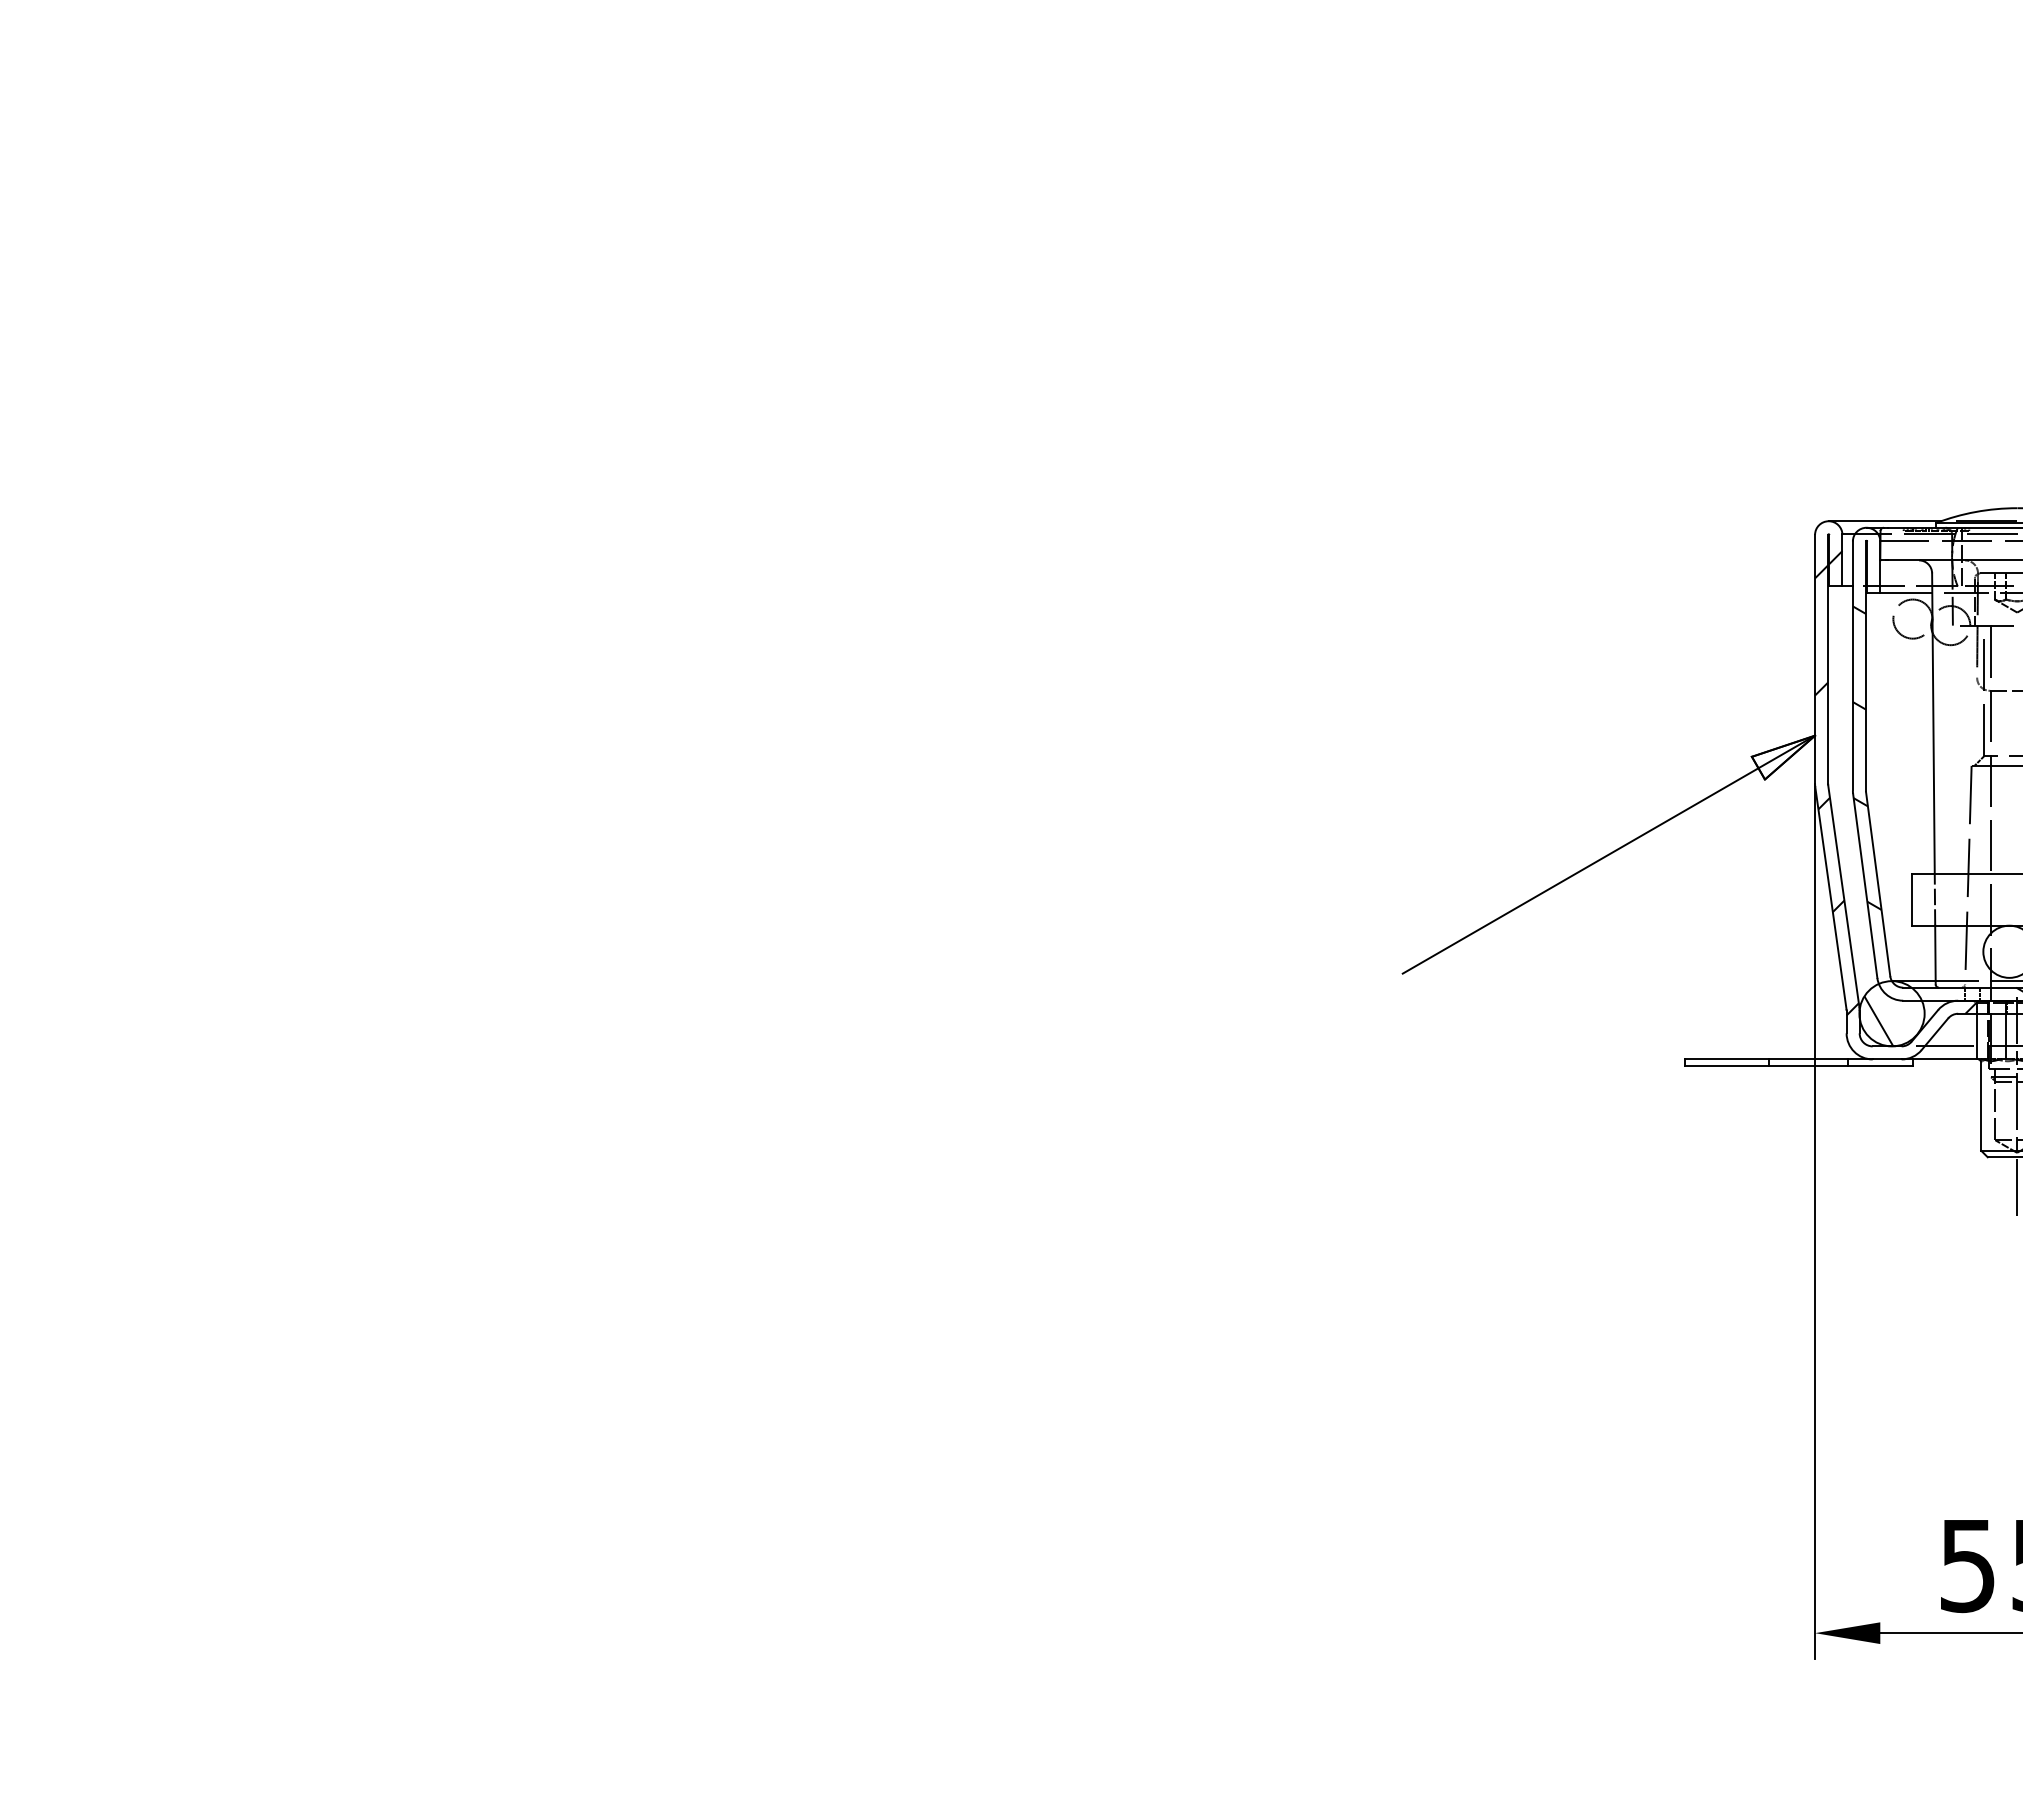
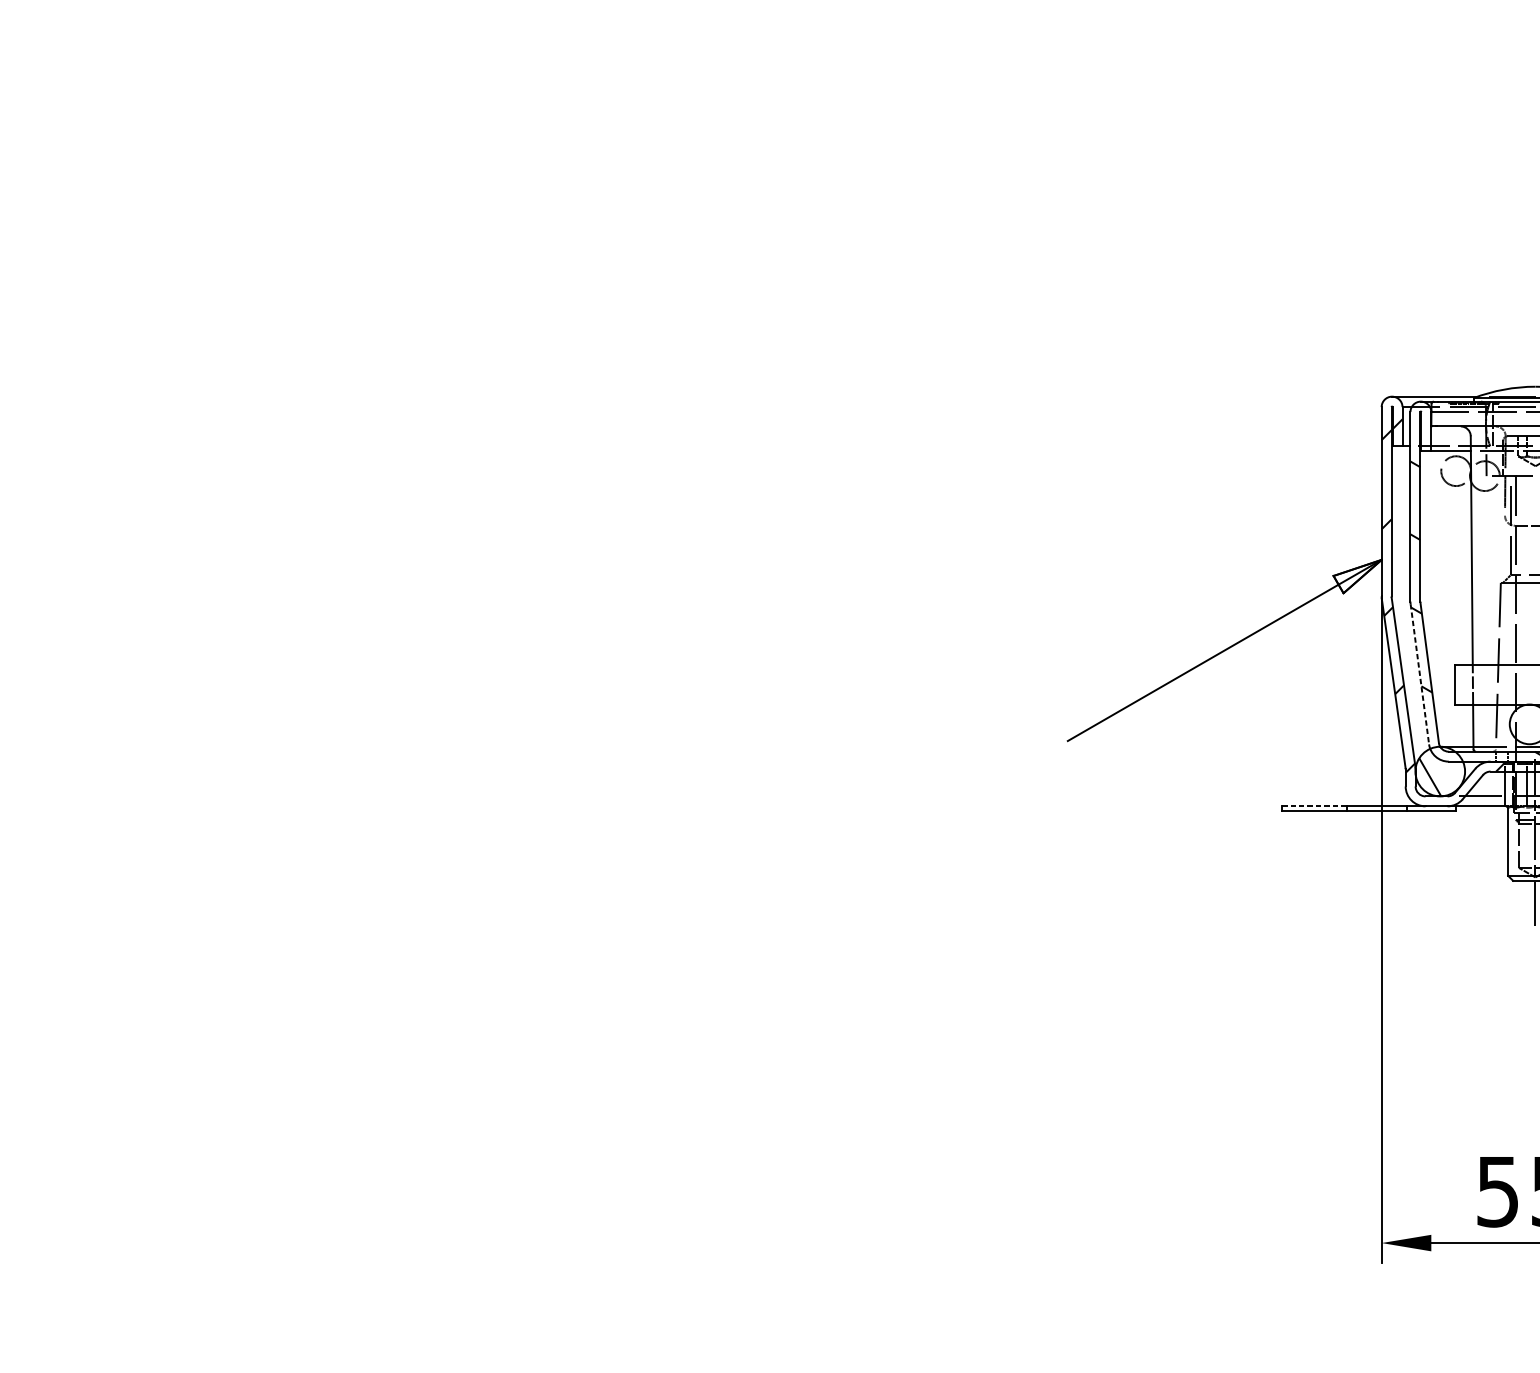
line: (1865, 885) -> (1420, 673), solid -> dashed
line: (1727, 1059) -> (1315, 806), solid -> dashed

